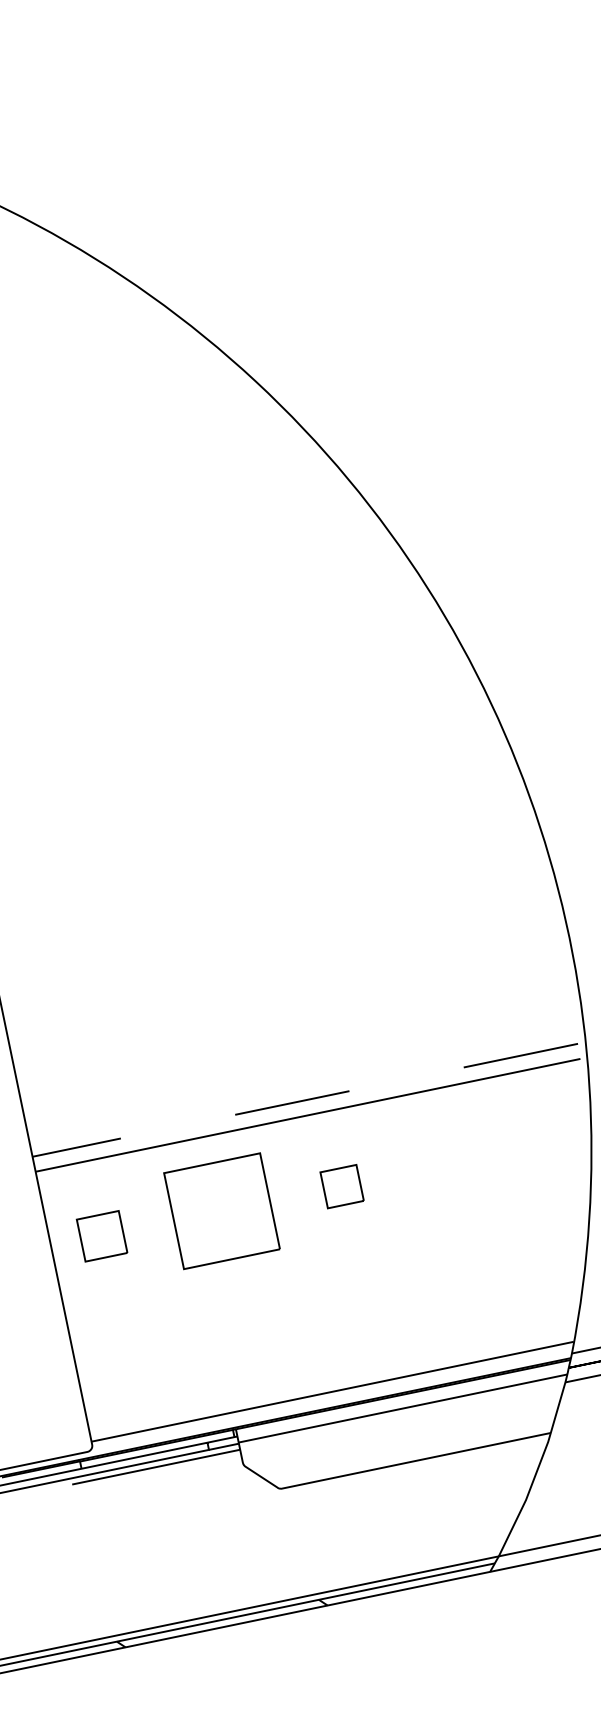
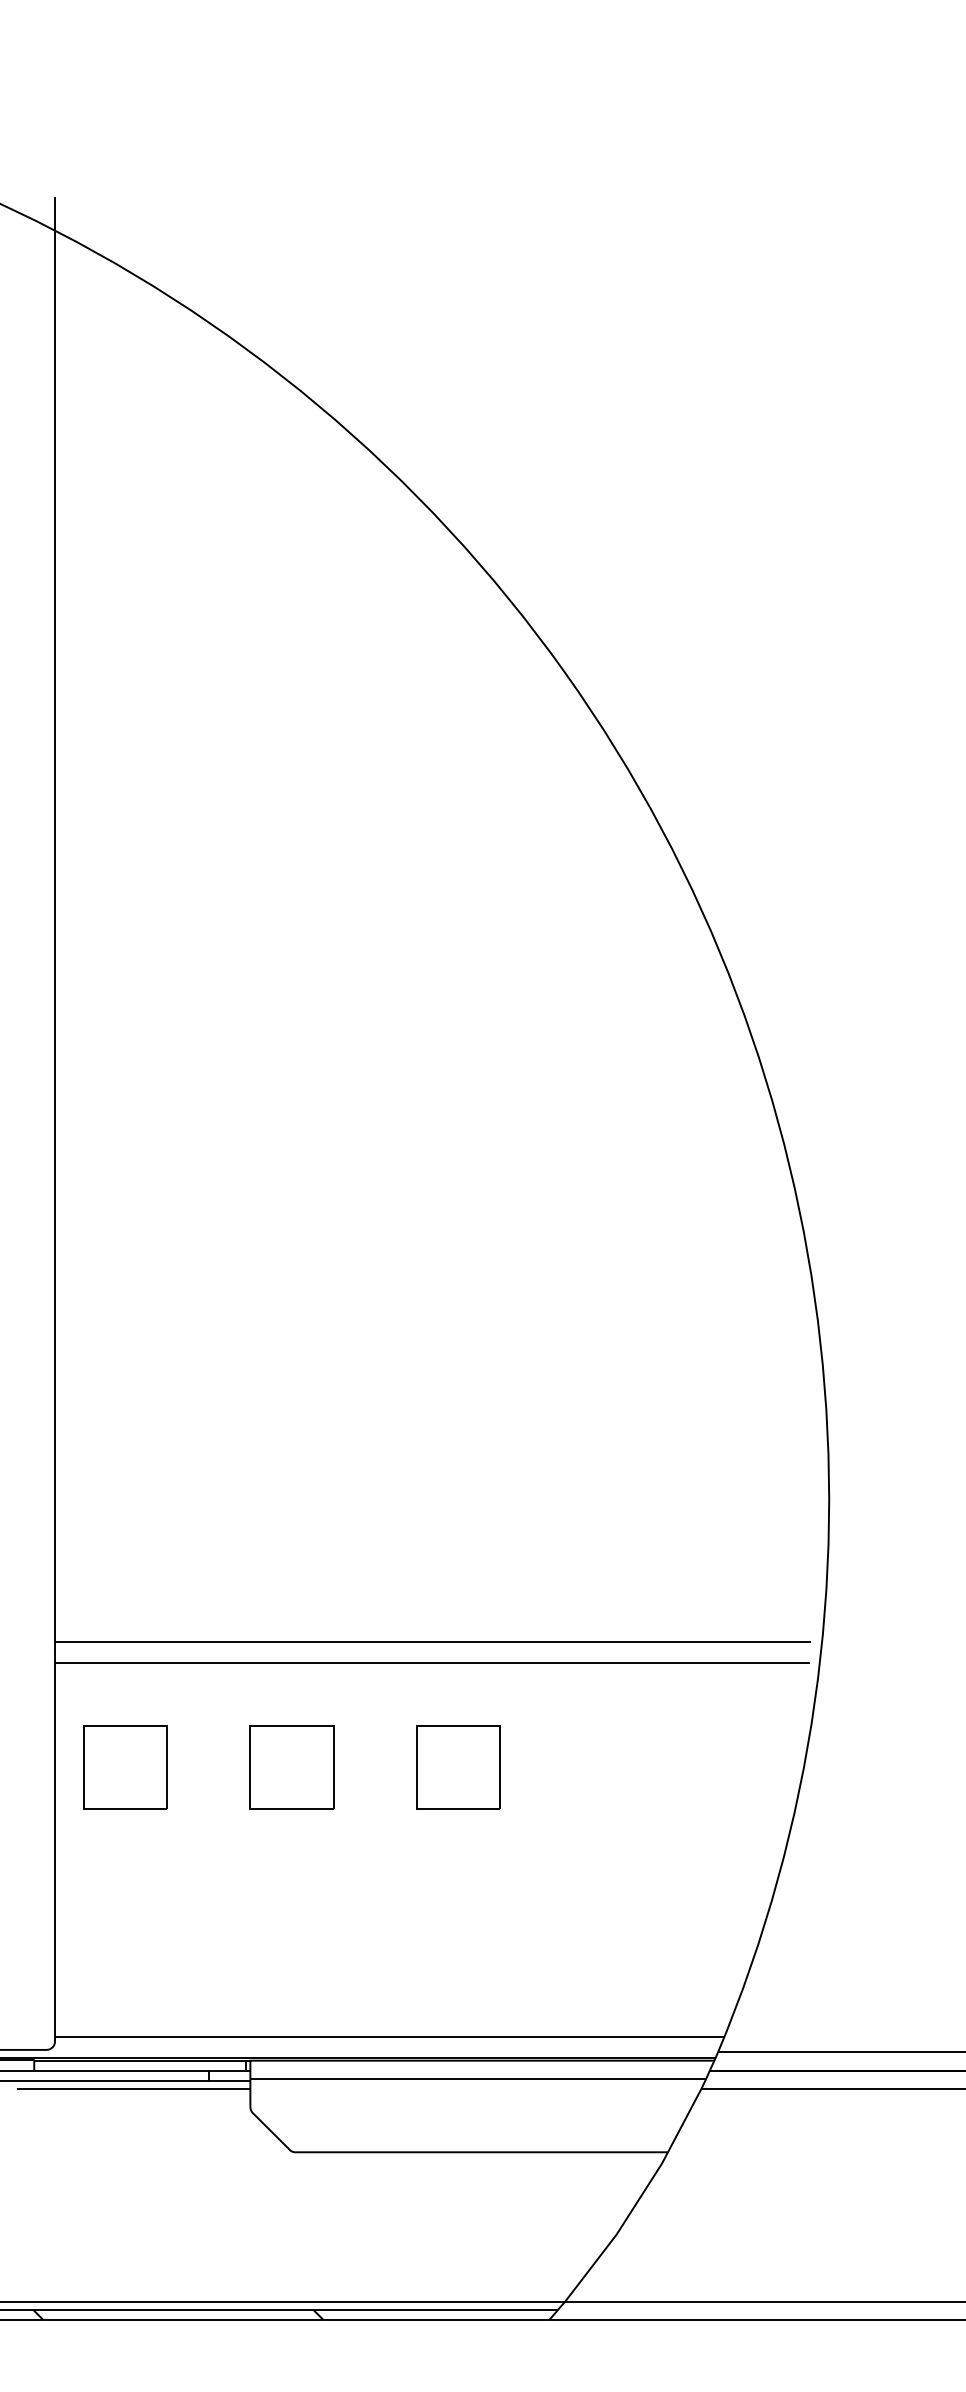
line: (304, 1100) -> (432, 1642), dashed -> solid
part: (342, 1186) -> (458, 1767), size x1.67
part: (221, 1211) -> (291, 1767), size x0.62
part: (102, 1236) -> (125, 1767), size x1.43

